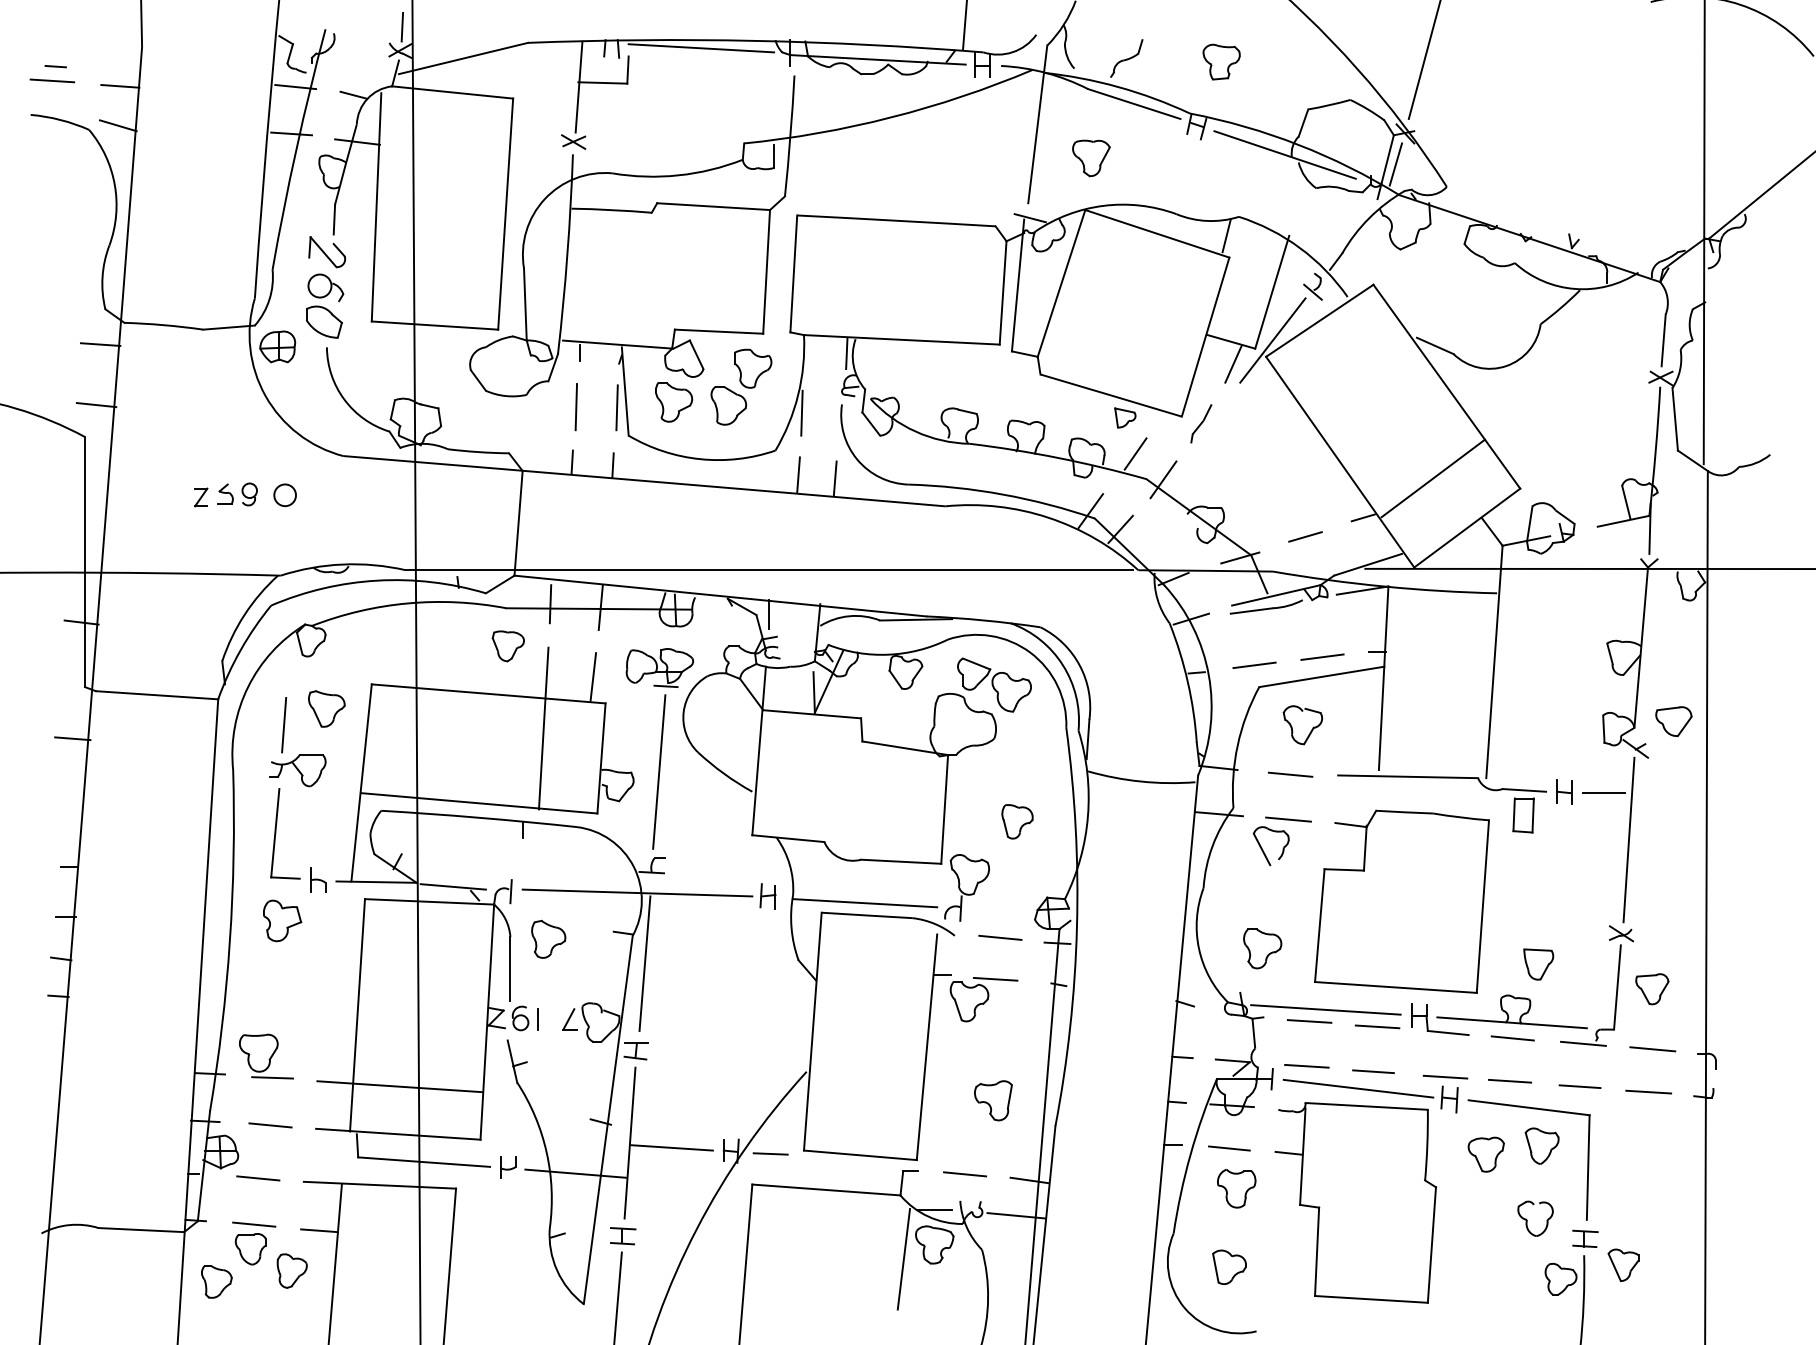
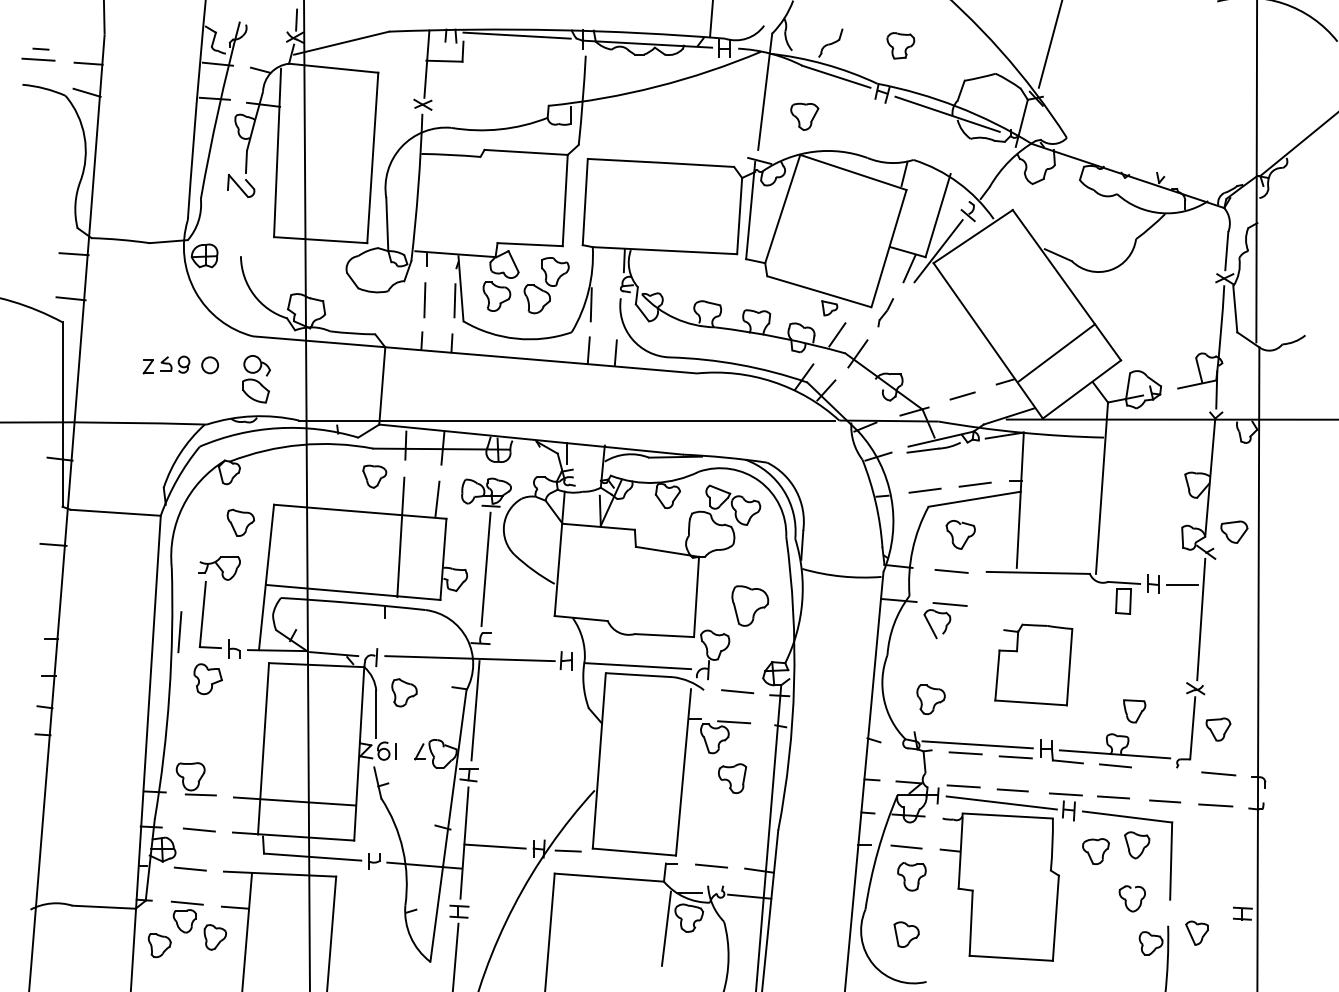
line: (1395, 164) -> (1029, 121), removed
part: (325, 305) -> (256, 378), moved
line: (284, 725) -> (180, 632), moved
part: (1017, 821) -> (750, 605), size x1.6
part: (1401, 901) -> (1033, 664), size x0.6
line: (1583, 1043) -> (1167, 769), removed
part: (993, 1100) -> (732, 778), moved
part: (1585, 1238) -> (1242, 913), moved

